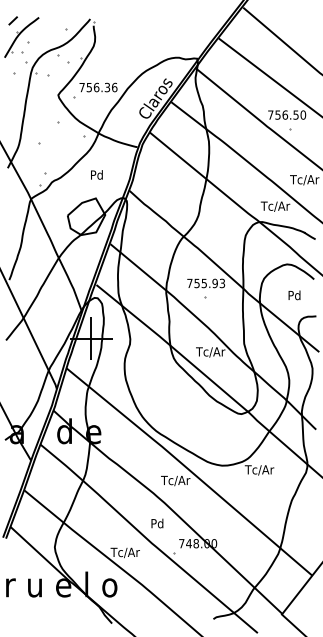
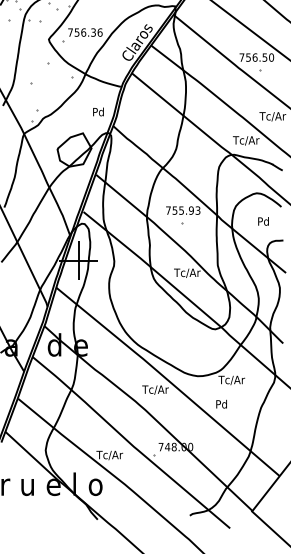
text: (96, 174) -> (98, 111), moved
text: (157, 523) -> (221, 404), moved

